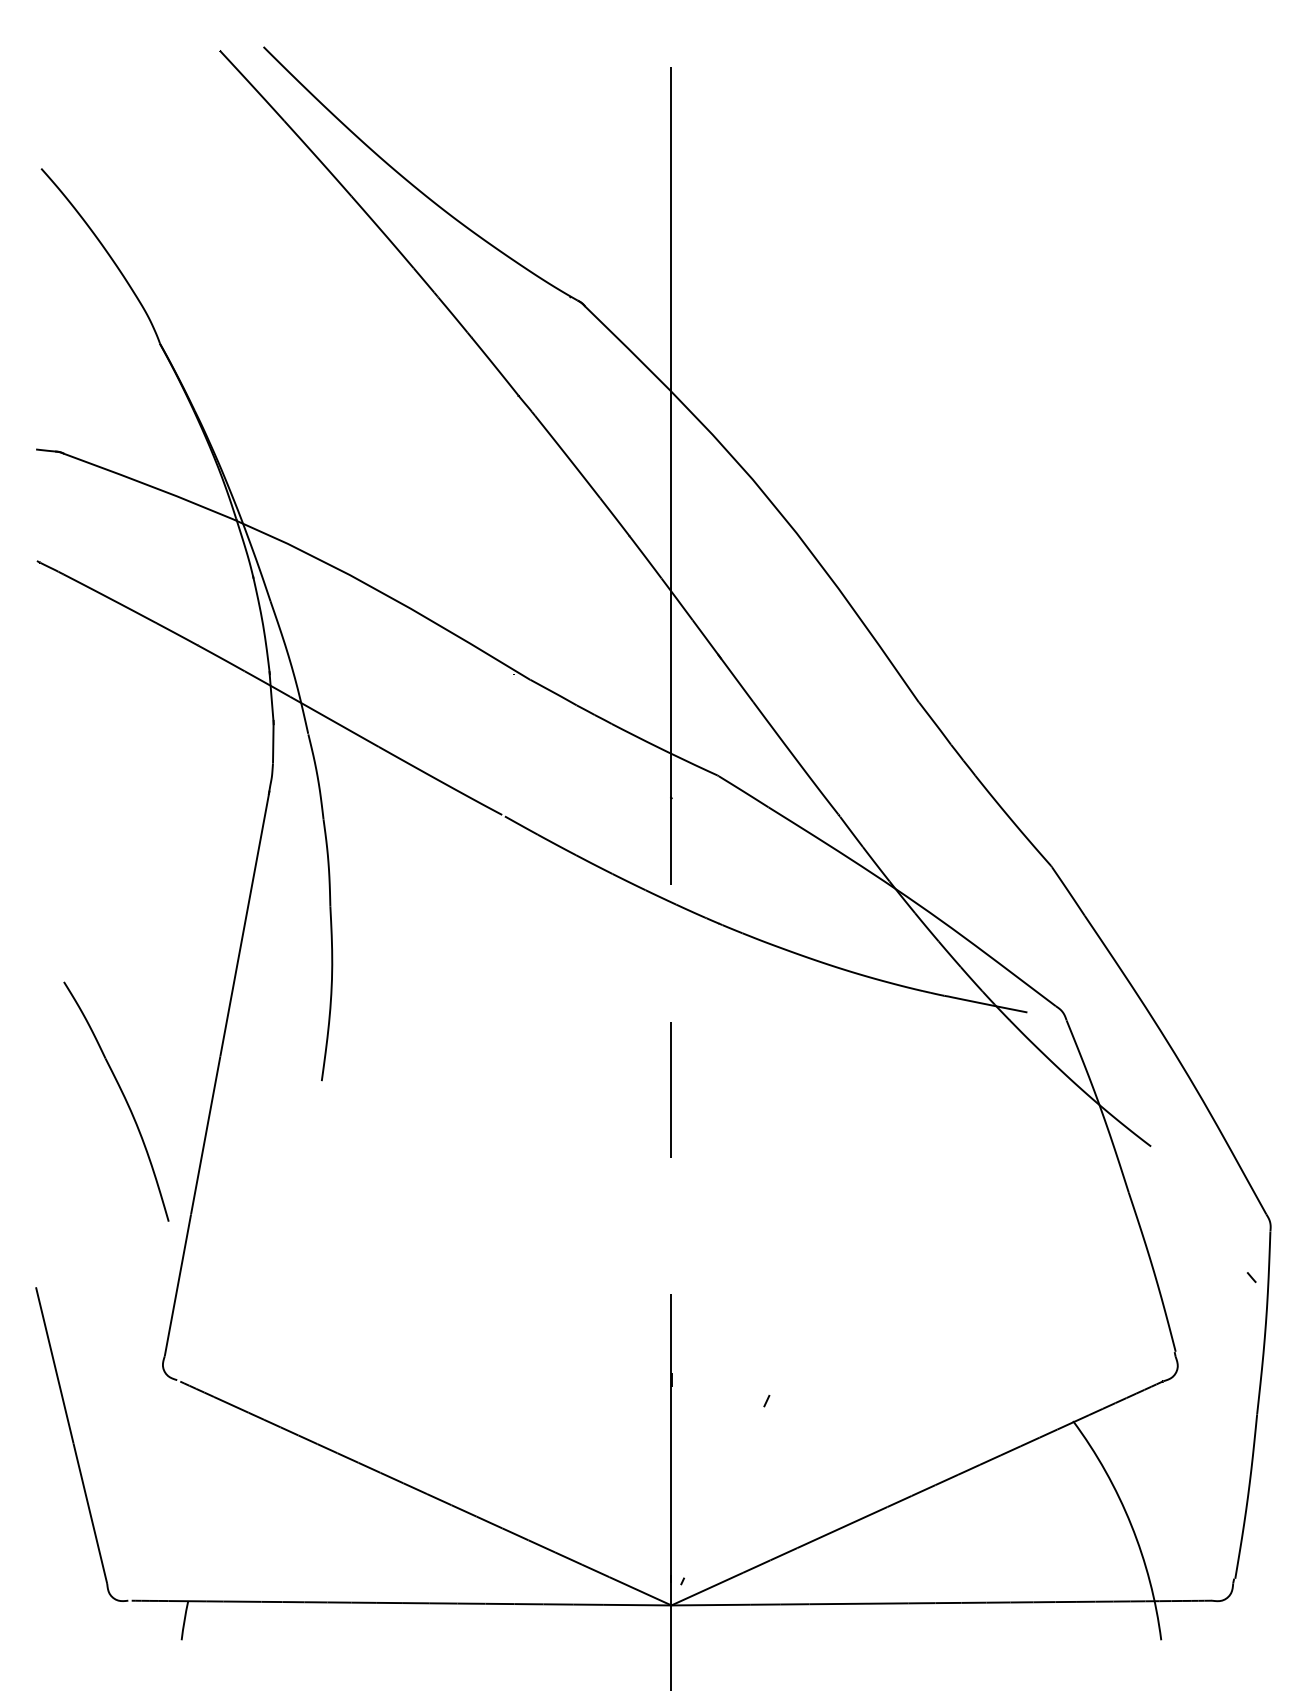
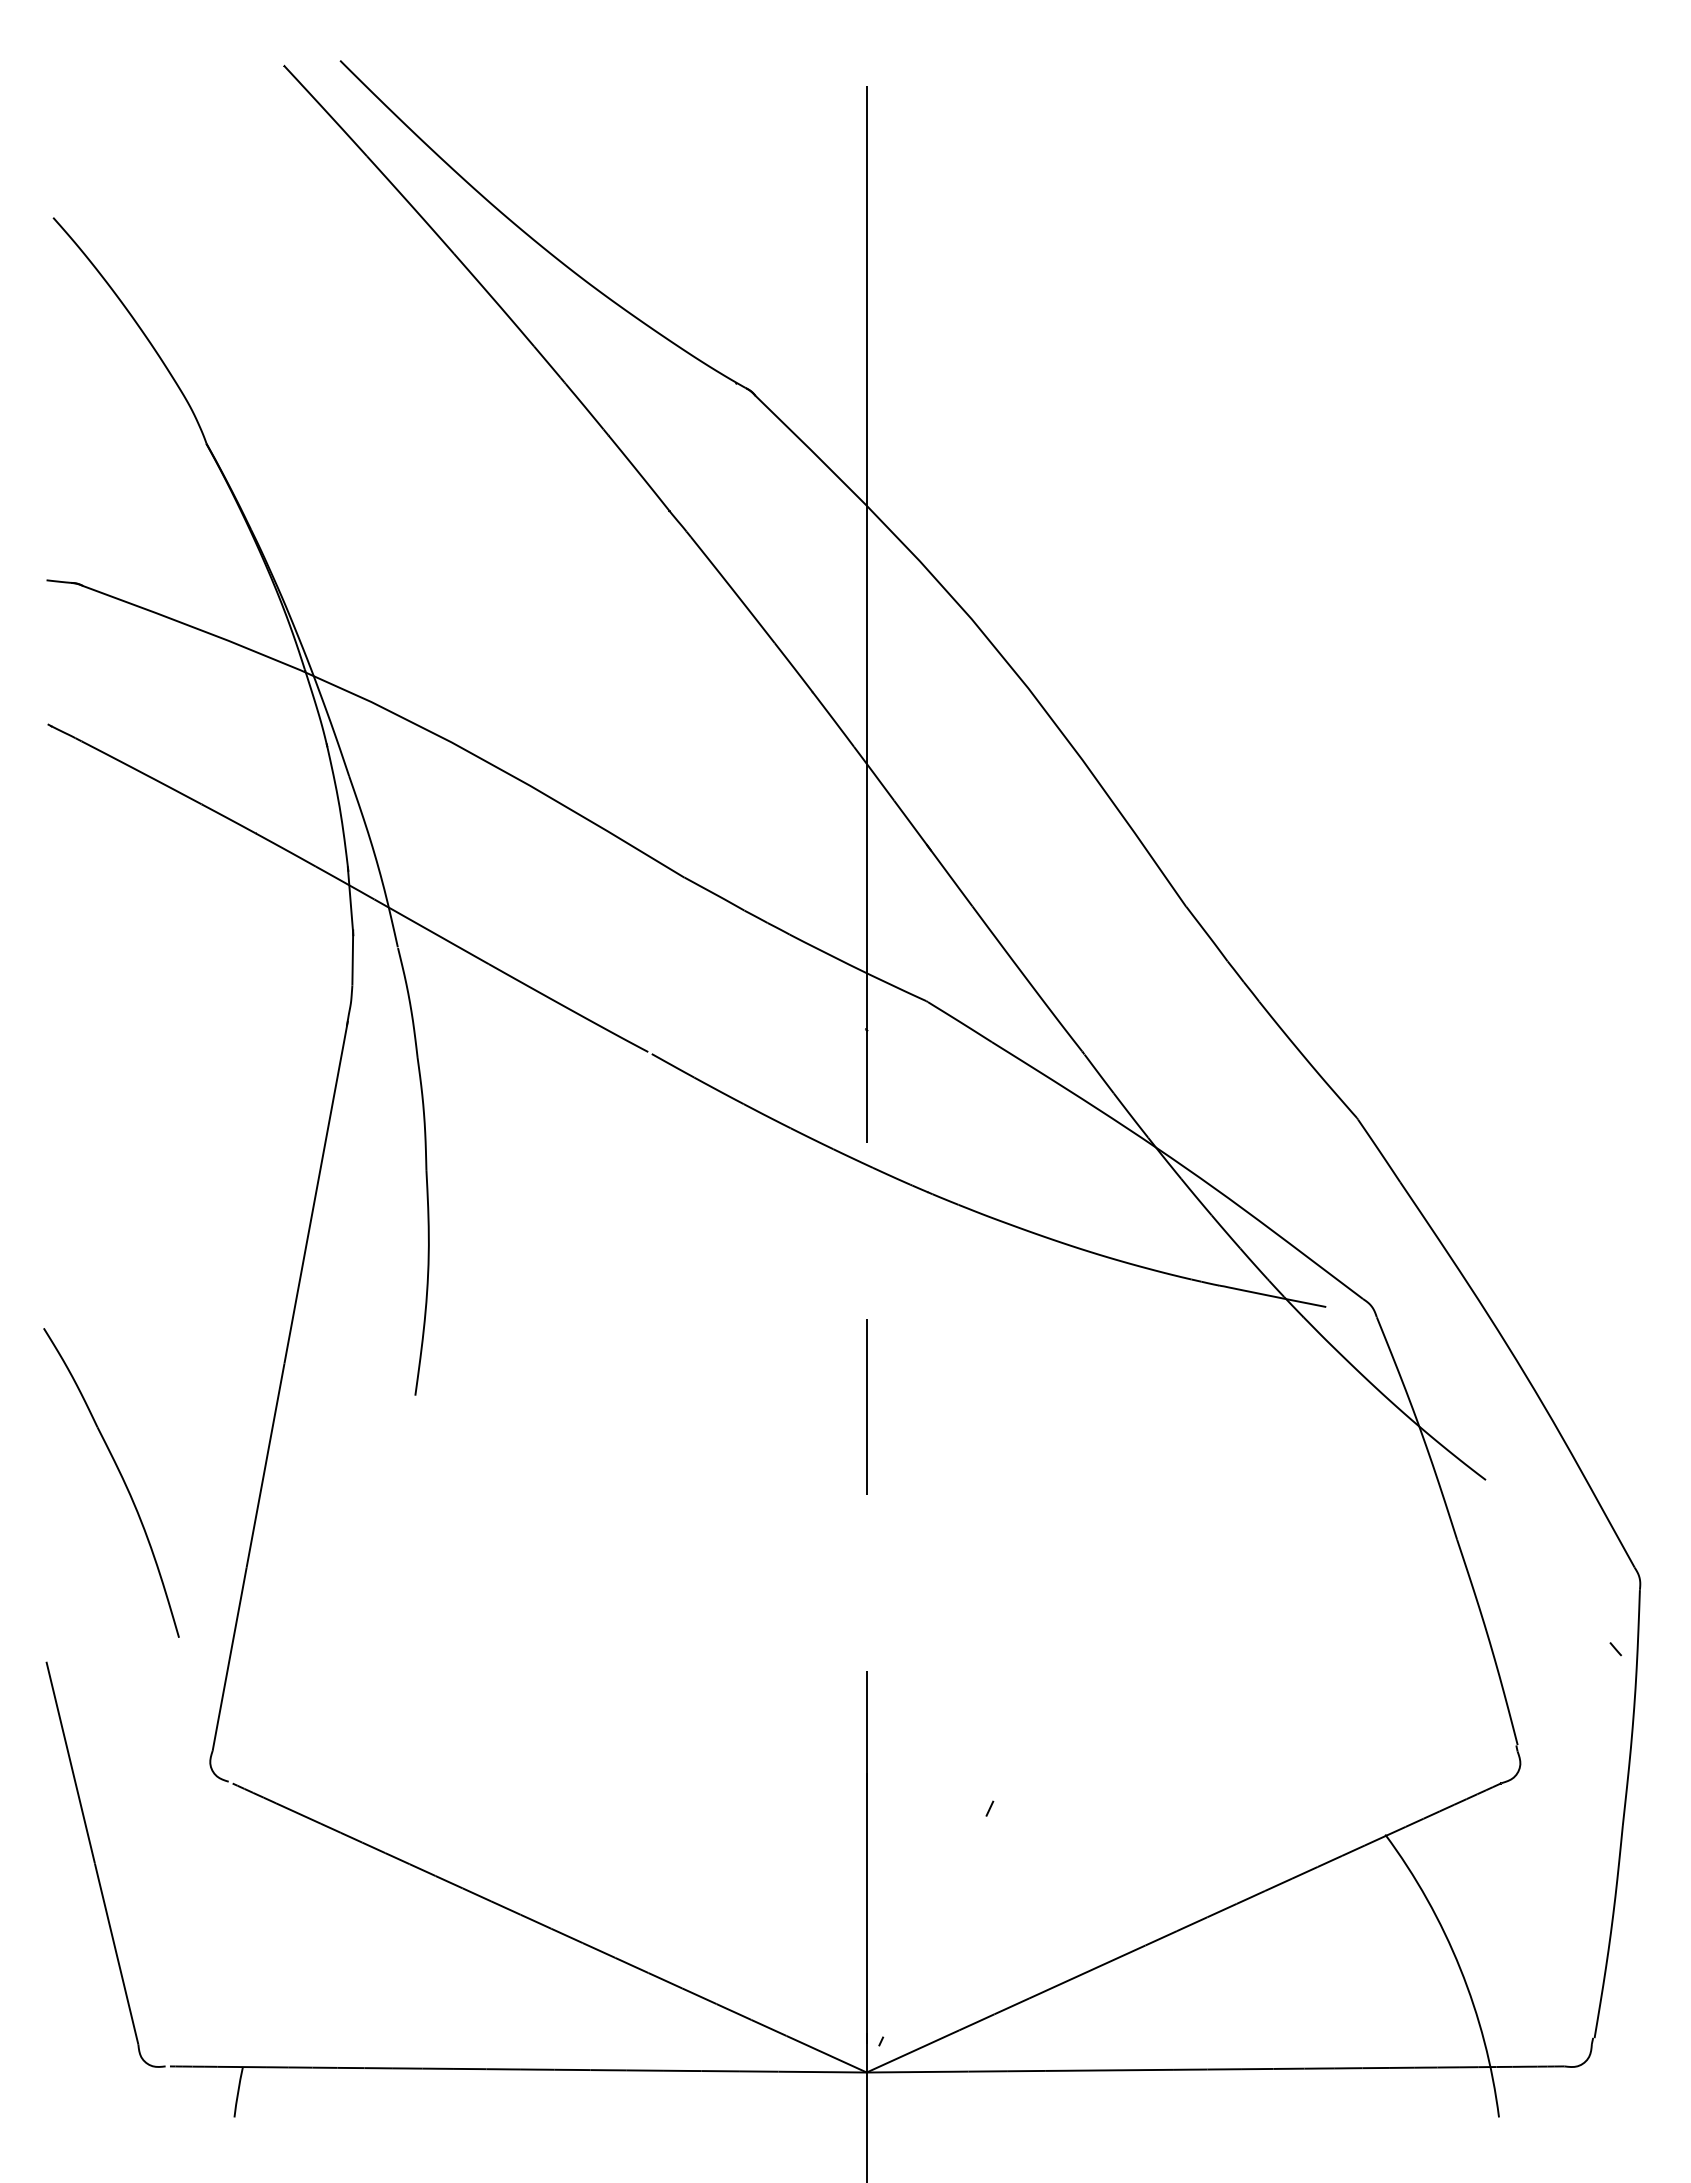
part: (123, 1097) -> (120, 1477), moved

